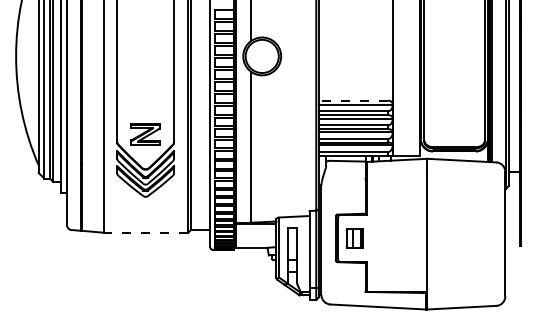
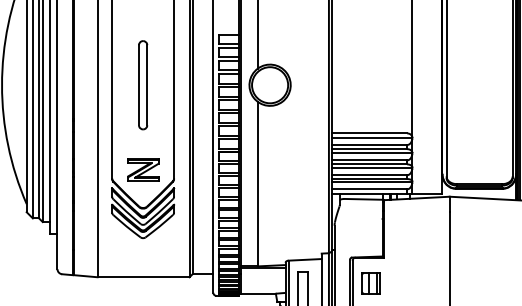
part: (145, 56) -> (142, 85), added
line: (353, 100) -> (369, 133), dashed -> solid
line: (145, 232) -> (142, 276), dashed -> solid

